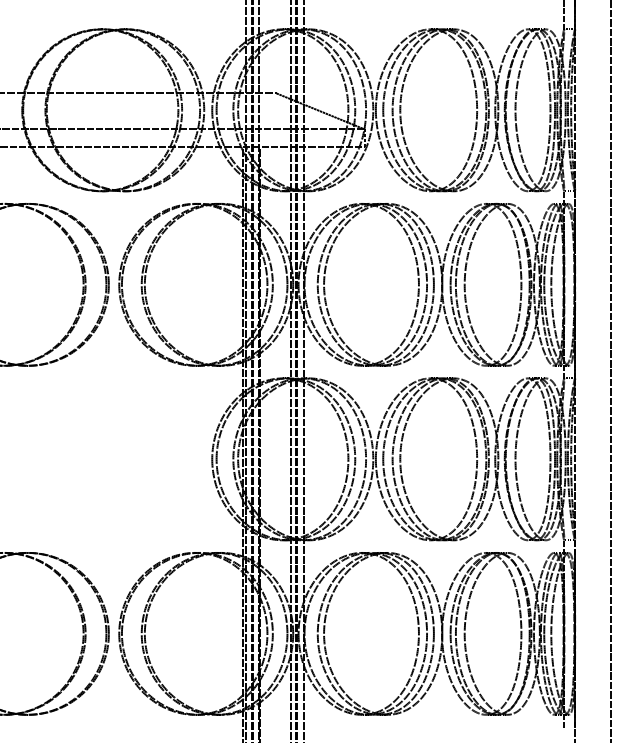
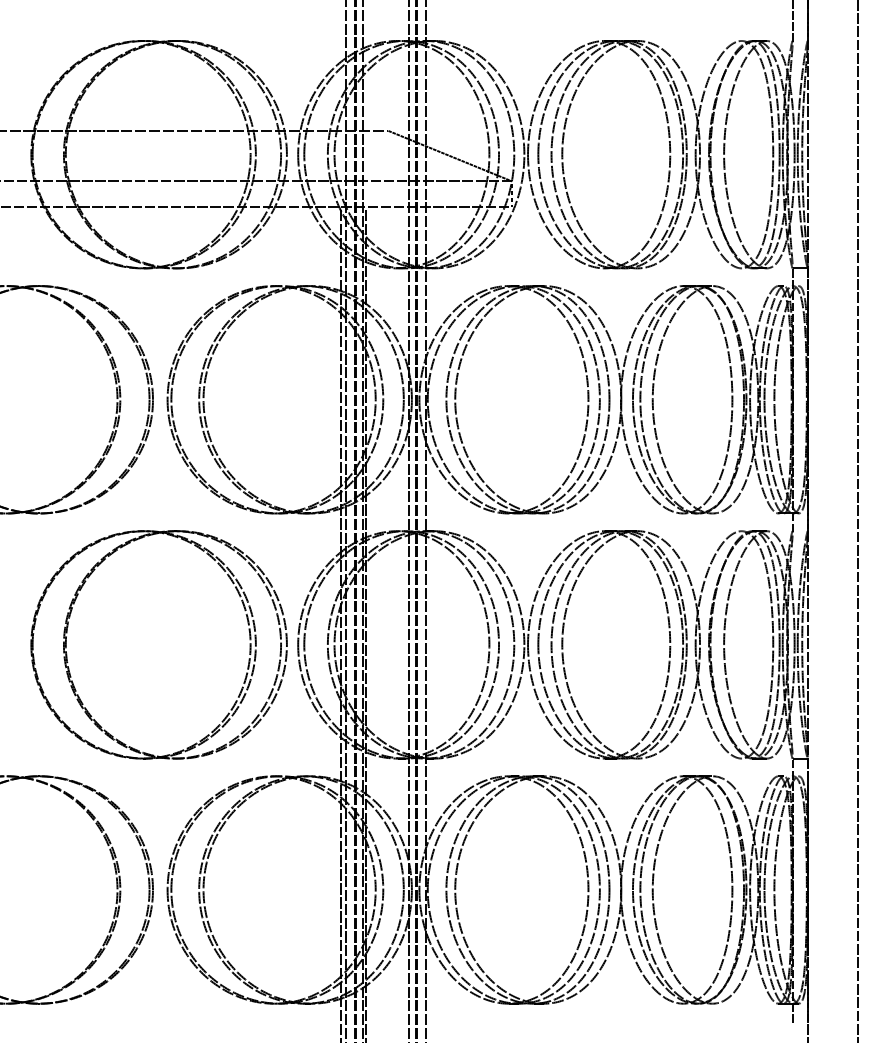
part: (177, 459) -> (249, 644), added

